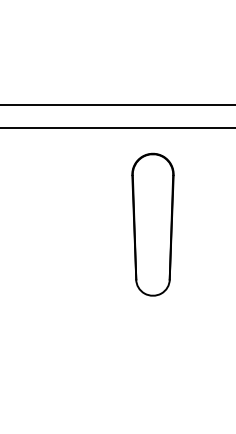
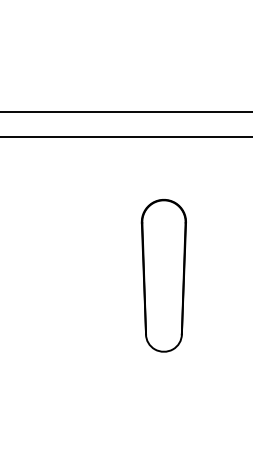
part: (152, 224) -> (163, 275), moved

